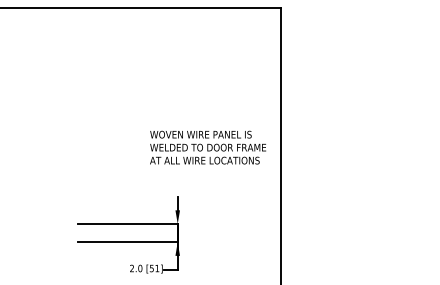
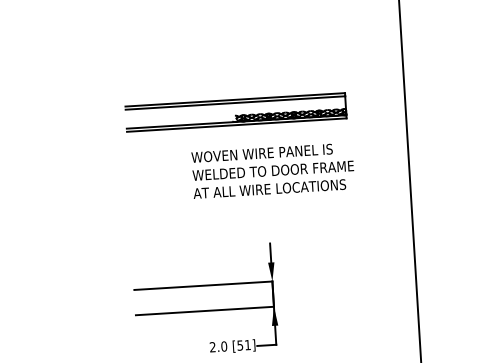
part: (158, 100) -> (235, 111), added
text: (207, 147) -> (272, 170), moved

